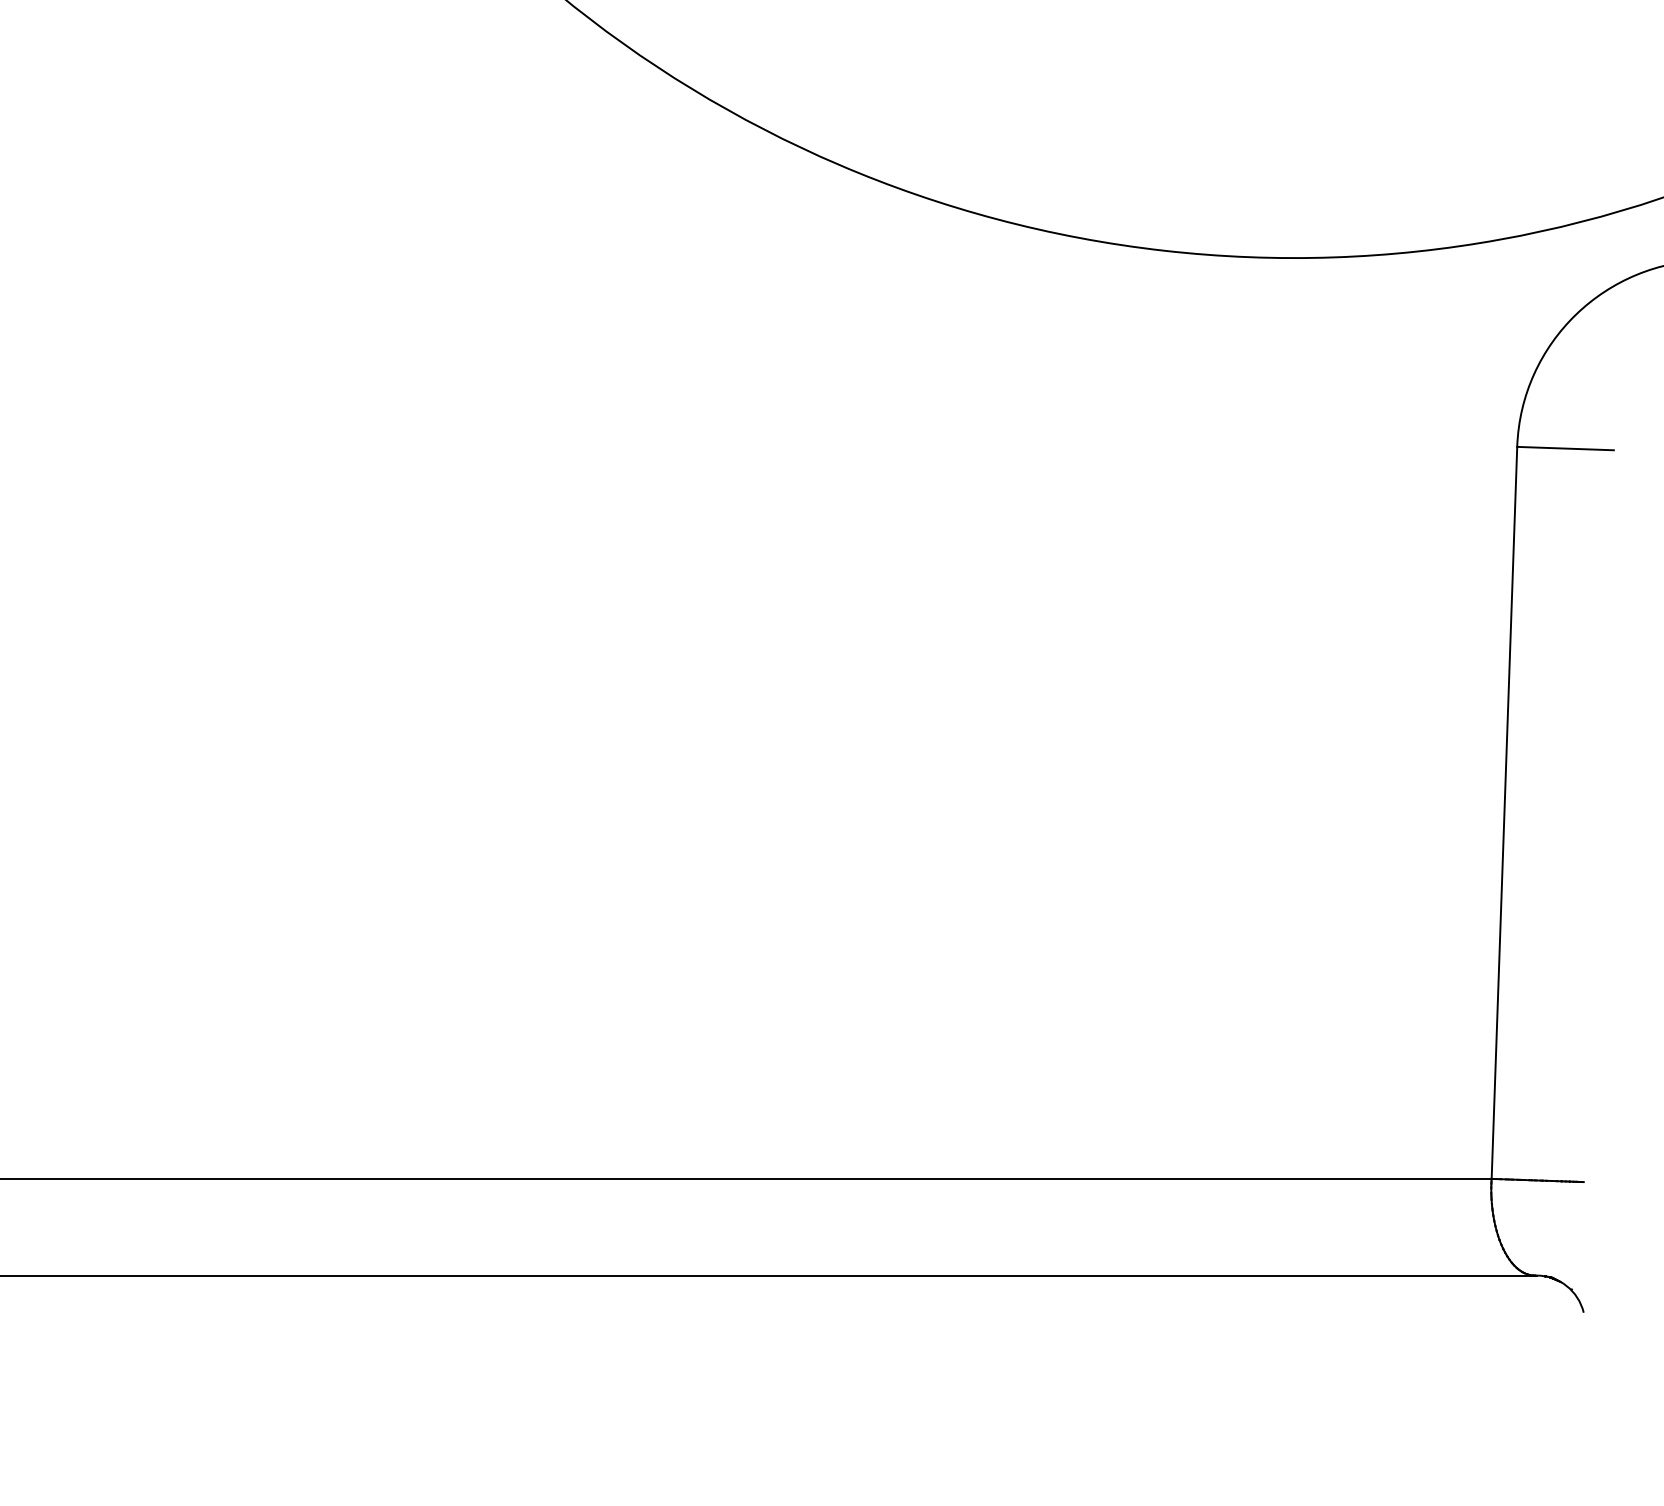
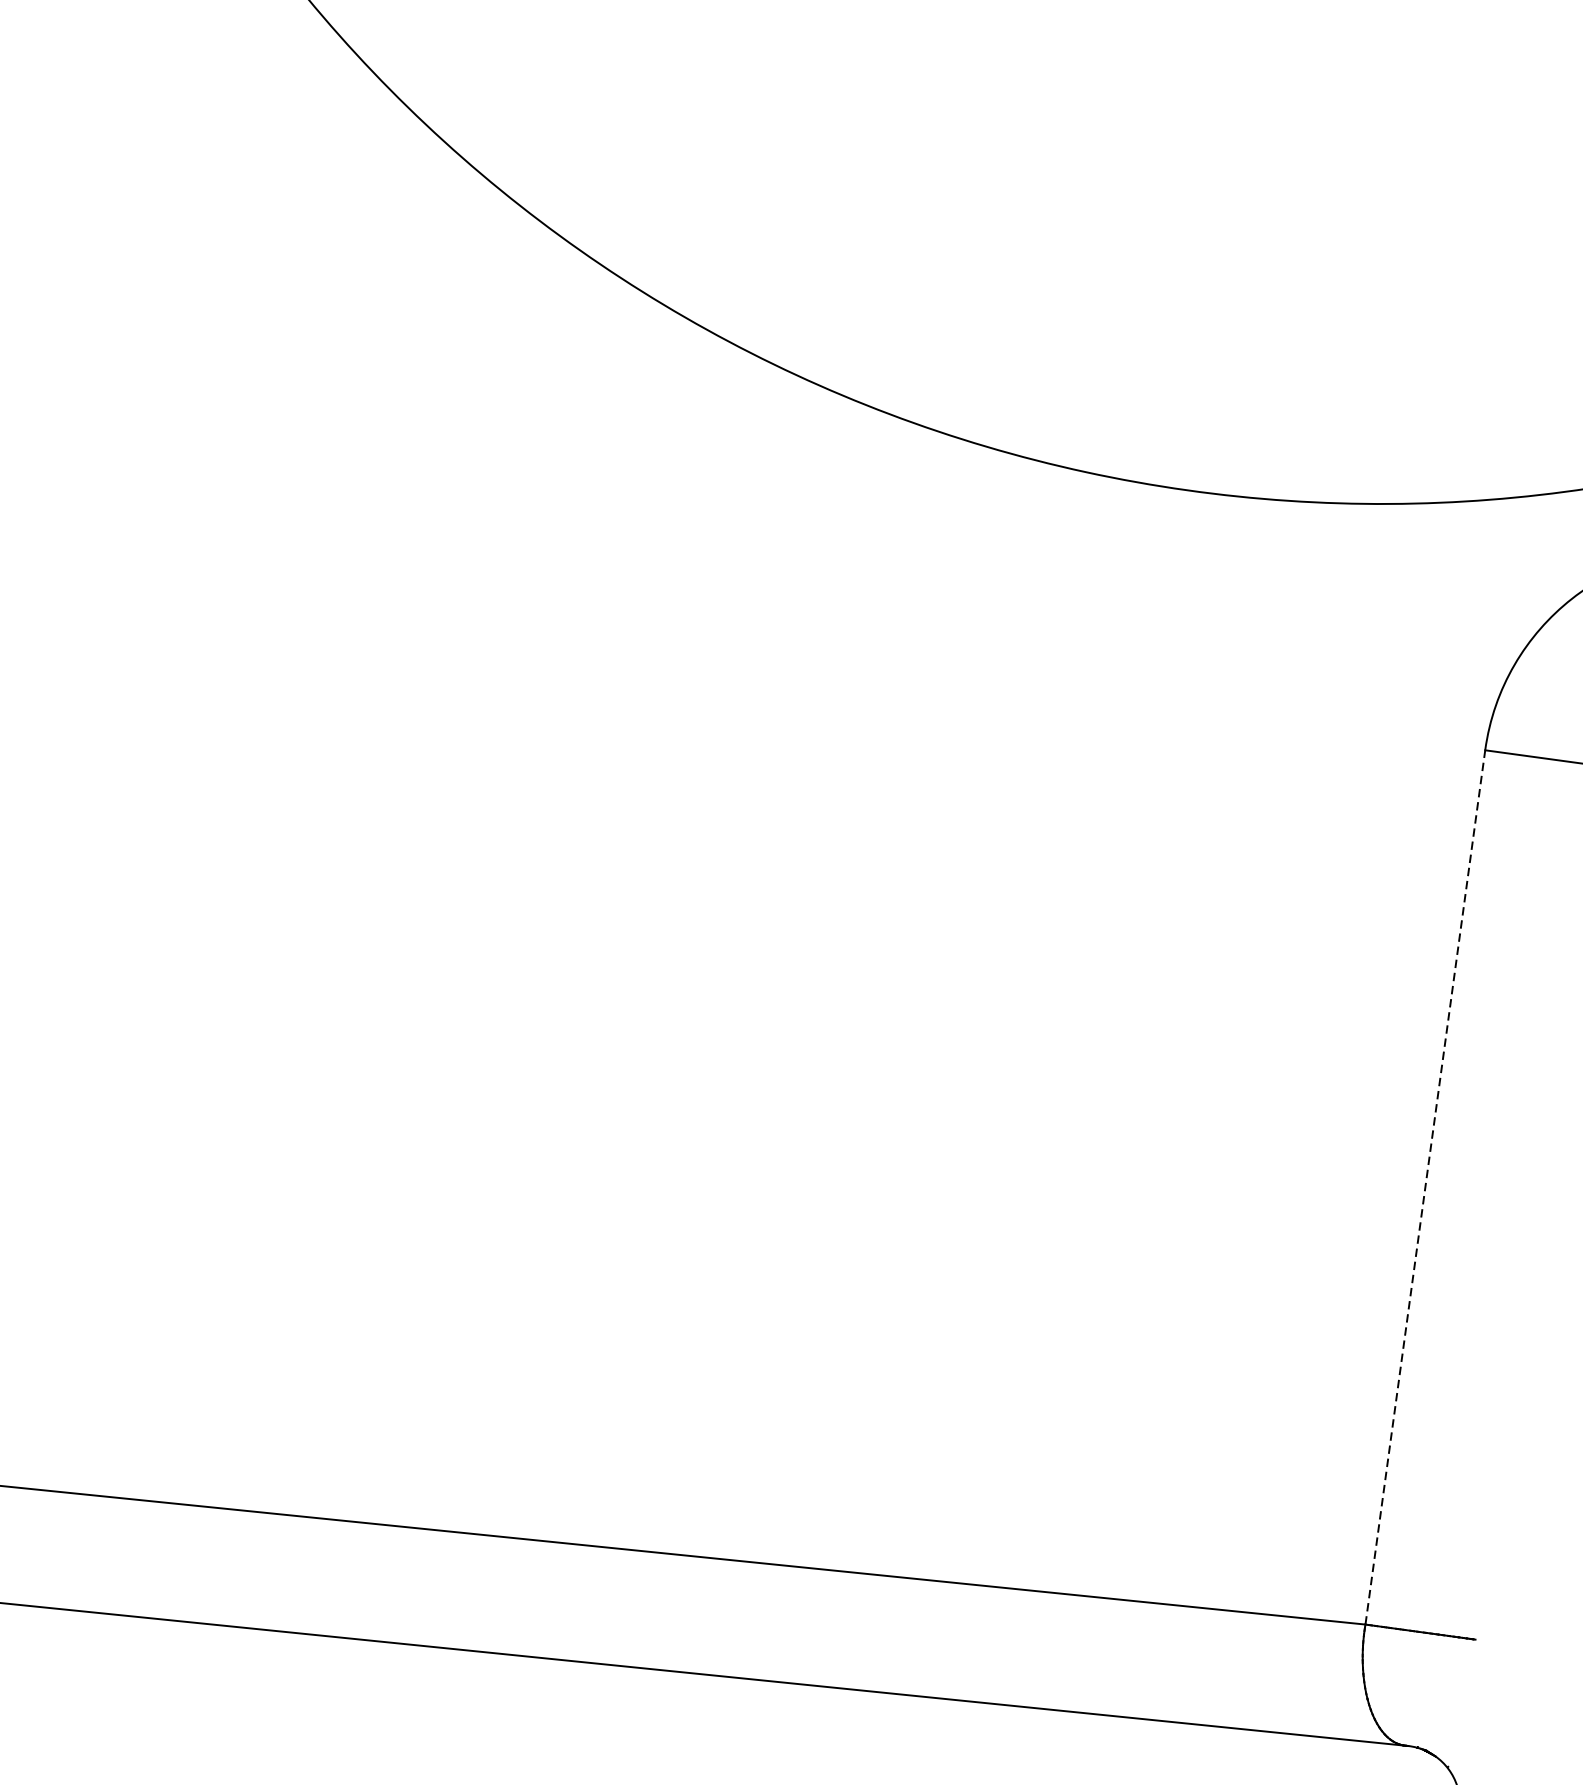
line: (1504, 812) -> (1425, 1186), solid -> dashed

